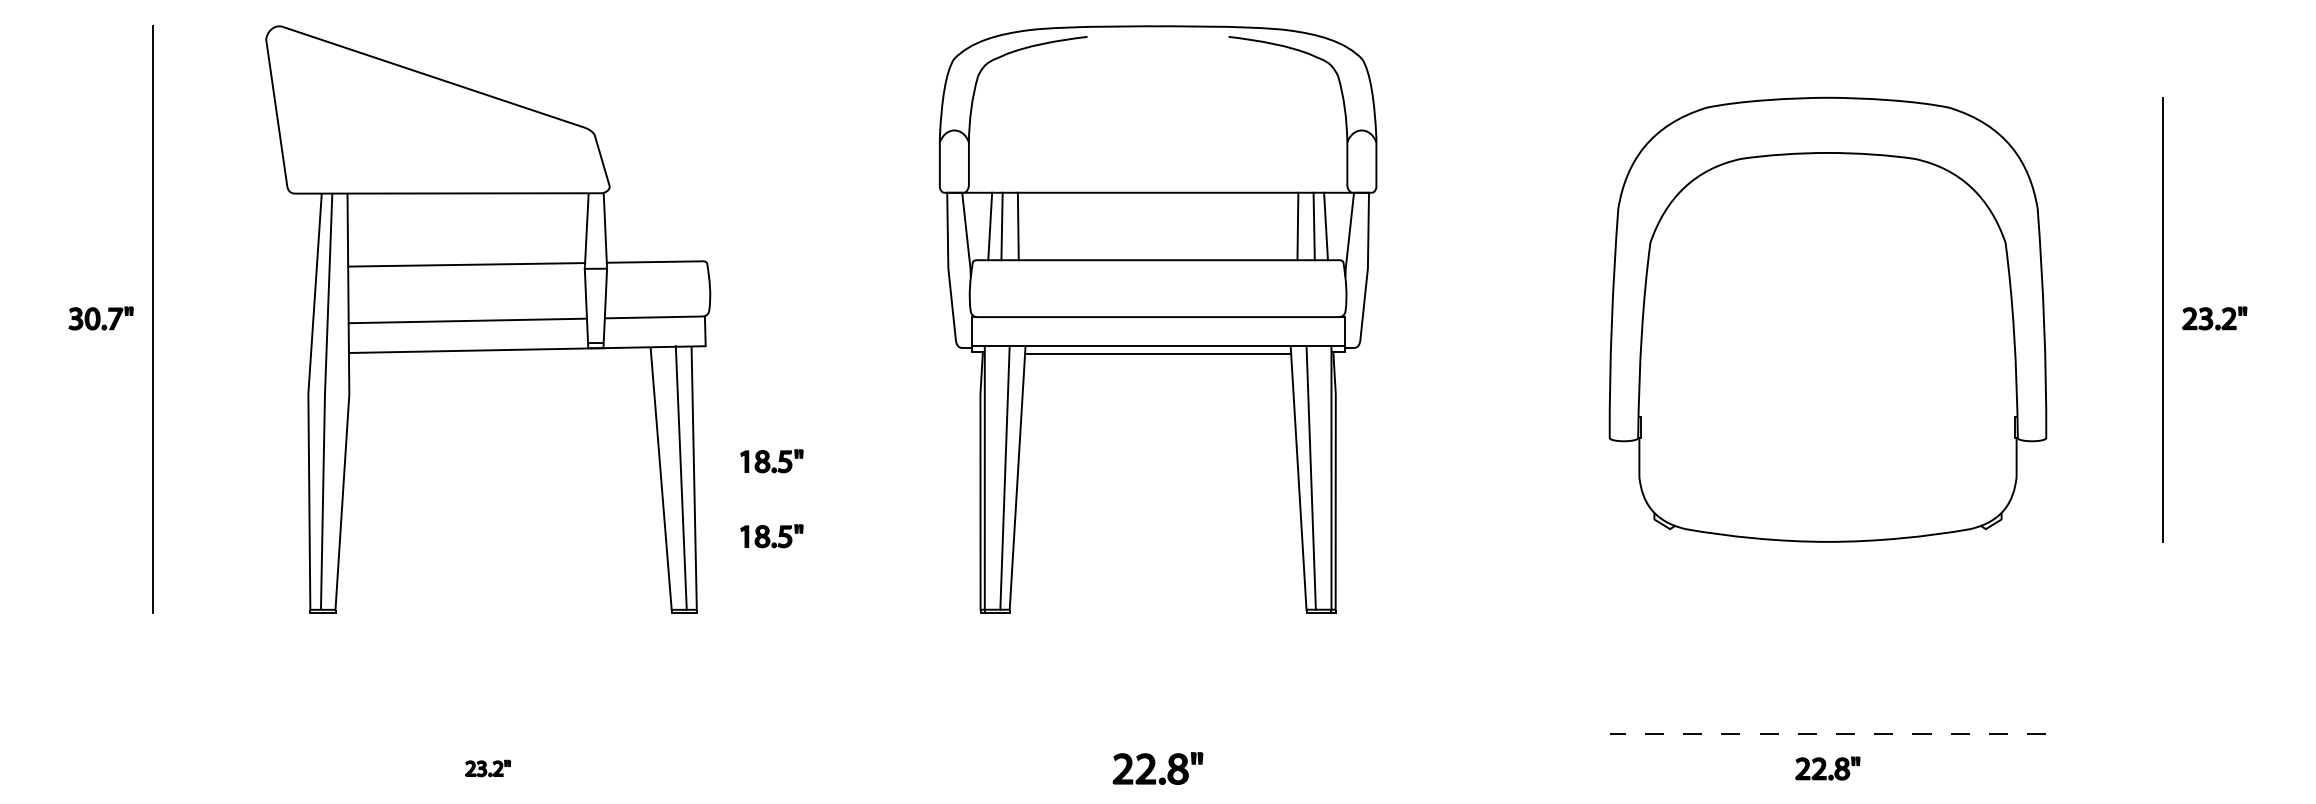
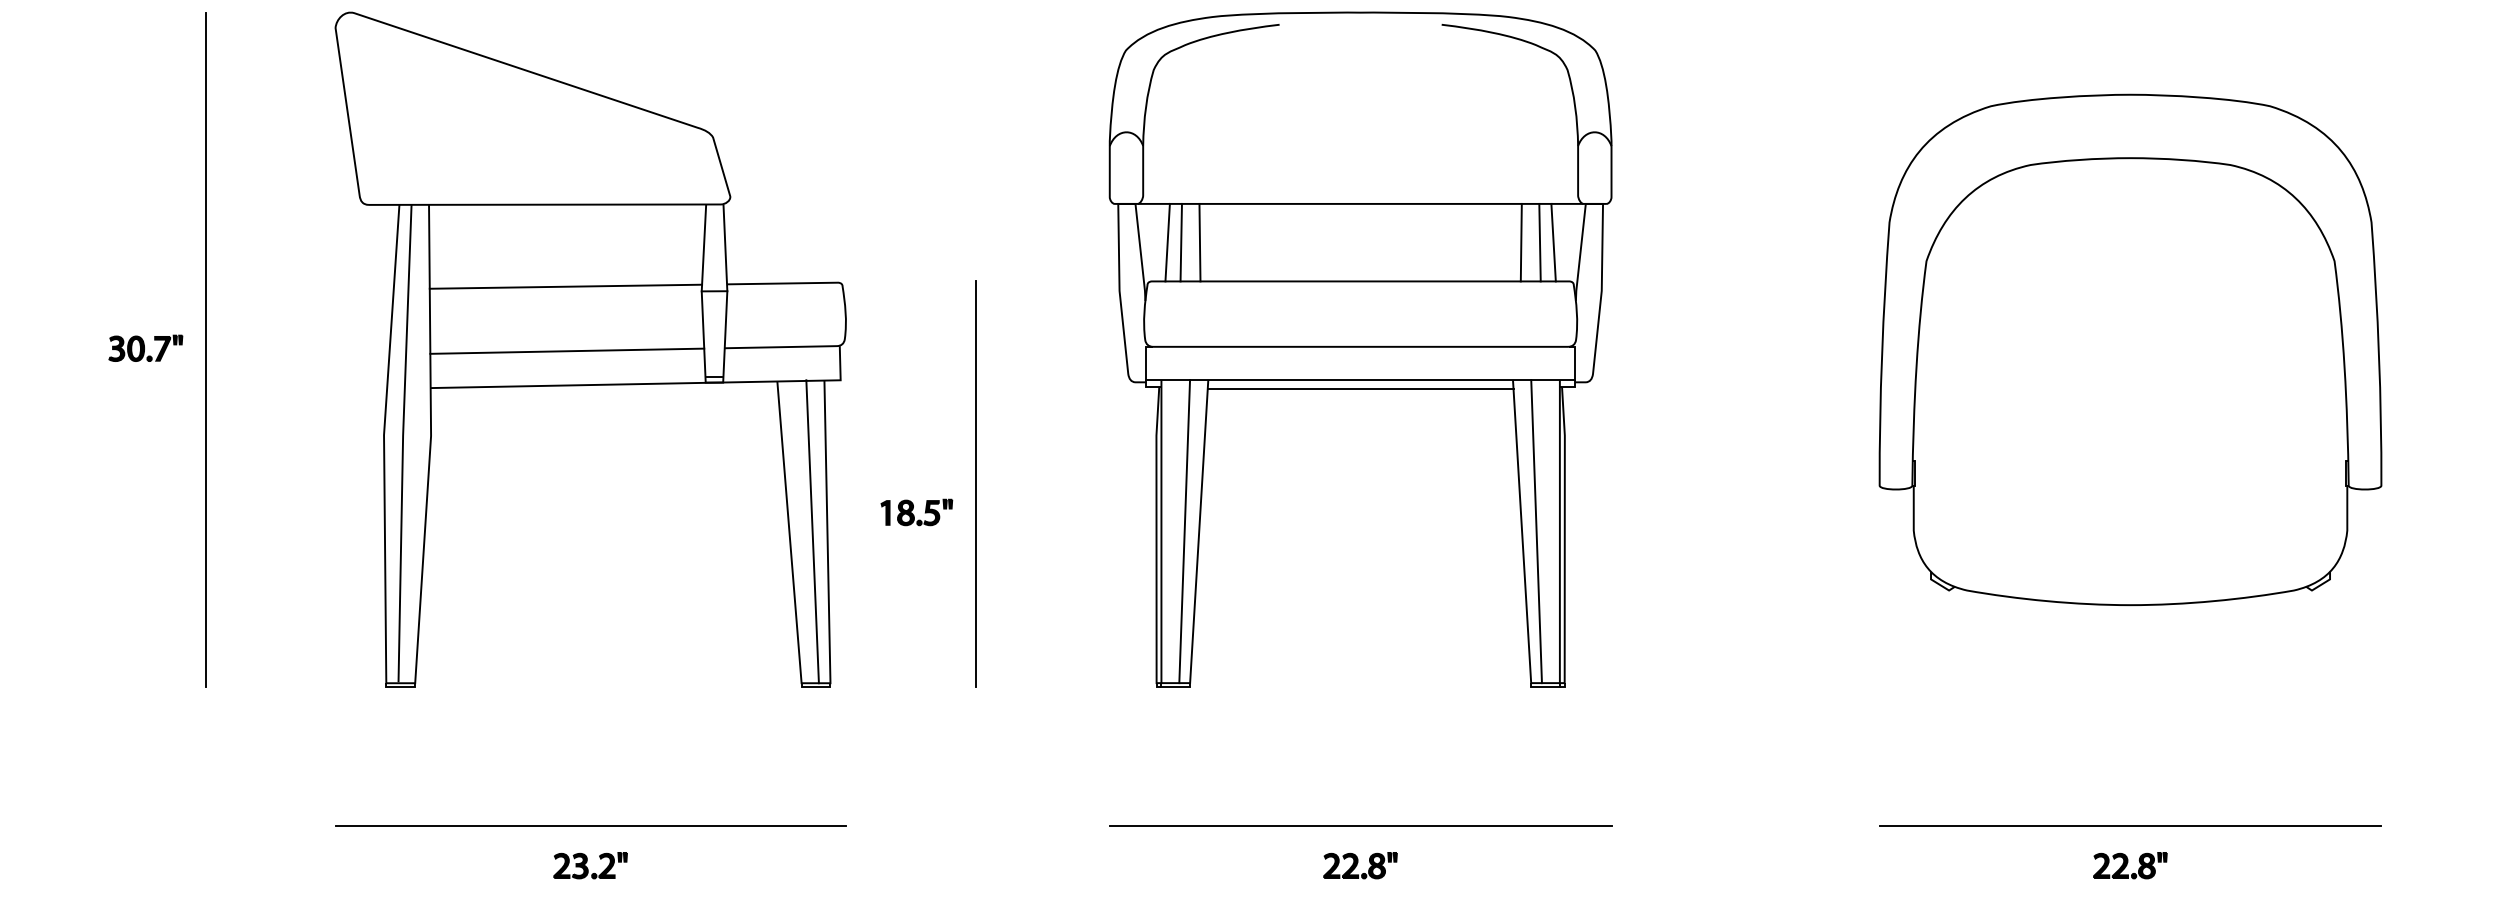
line: (823, 436) -> (976, 484), added
part: (771, 536) -> (916, 598), removed
line: (488, 733) -> (591, 825), added
line: (1157, 733) -> (1359, 825), added
line: (1827, 733) -> (2129, 825), dashed -> solid
part: (487, 768) -> (589, 865), size x1.43
part: (1157, 768) -> (1359, 865), size x0.71

